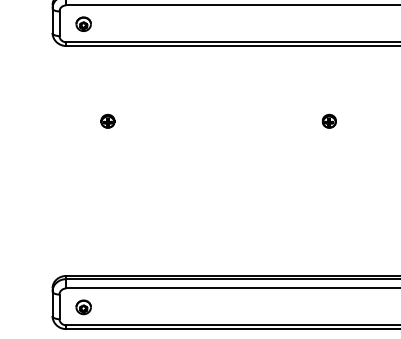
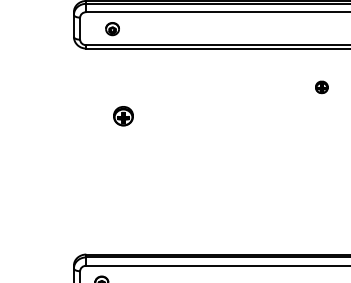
part: (83, 23) -> (112, 28), moved
part: (107, 120) -> (123, 115), size x1.6
part: (329, 120) -> (321, 86), moved

